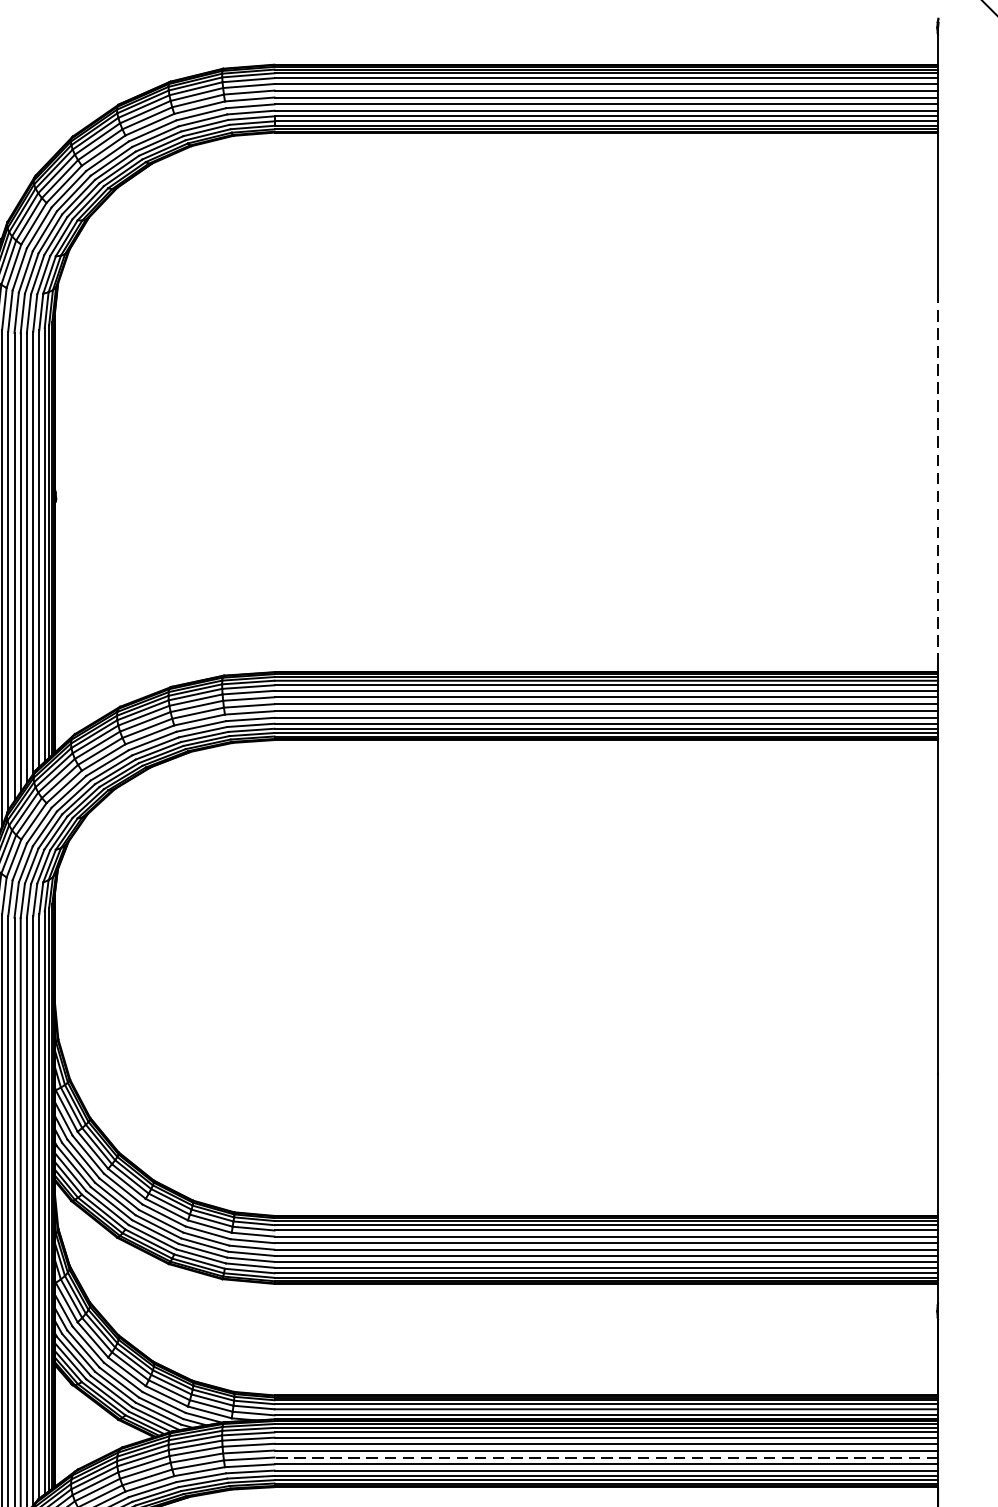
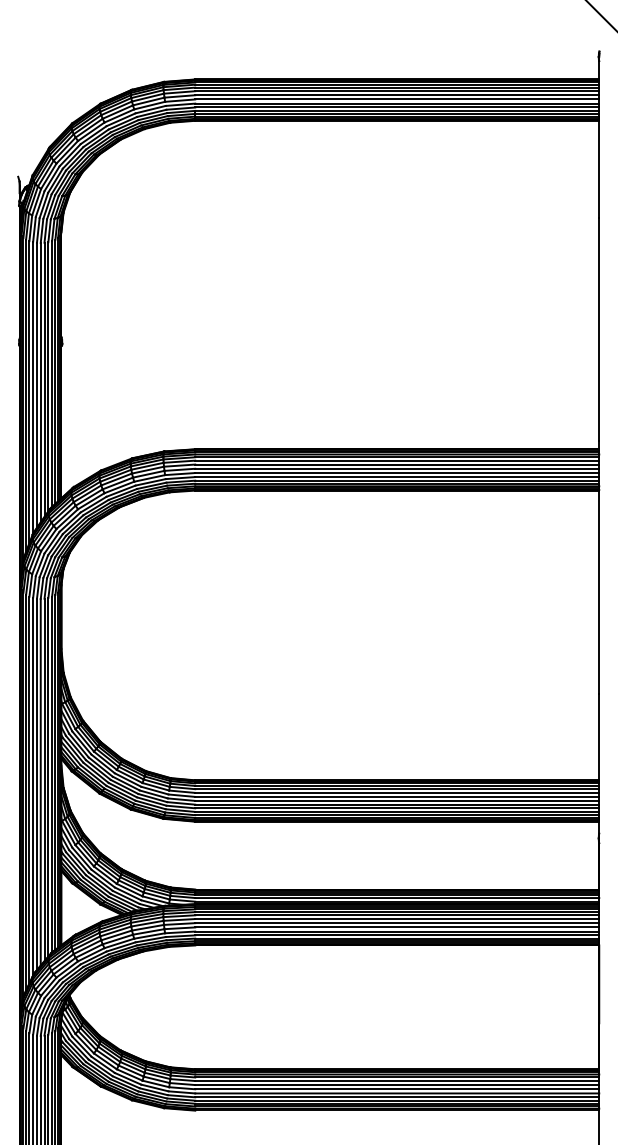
line: (938, 475) -> (599, 329), dashed -> solid
line: (606, 1457) -> (397, 927), dashed -> solid

